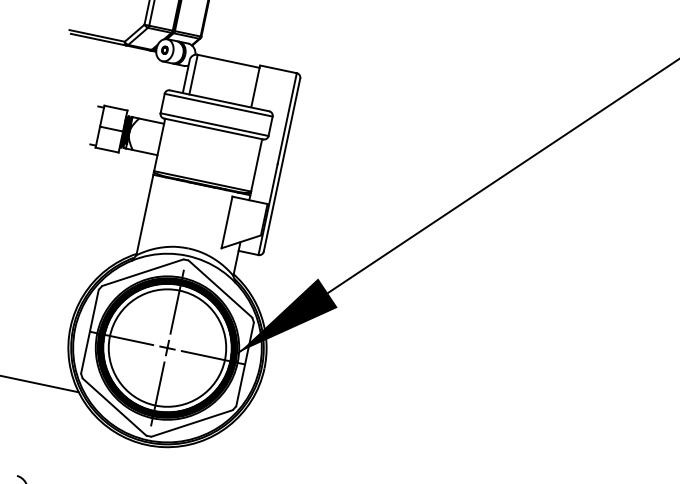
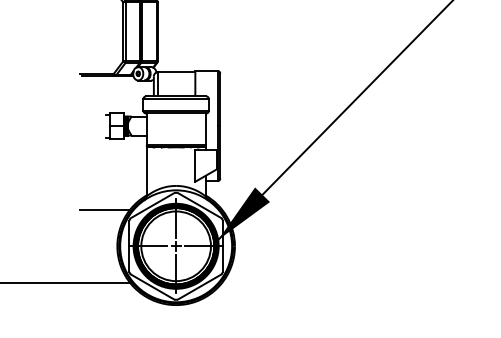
line: (62, 262) -> (104, 209), added

